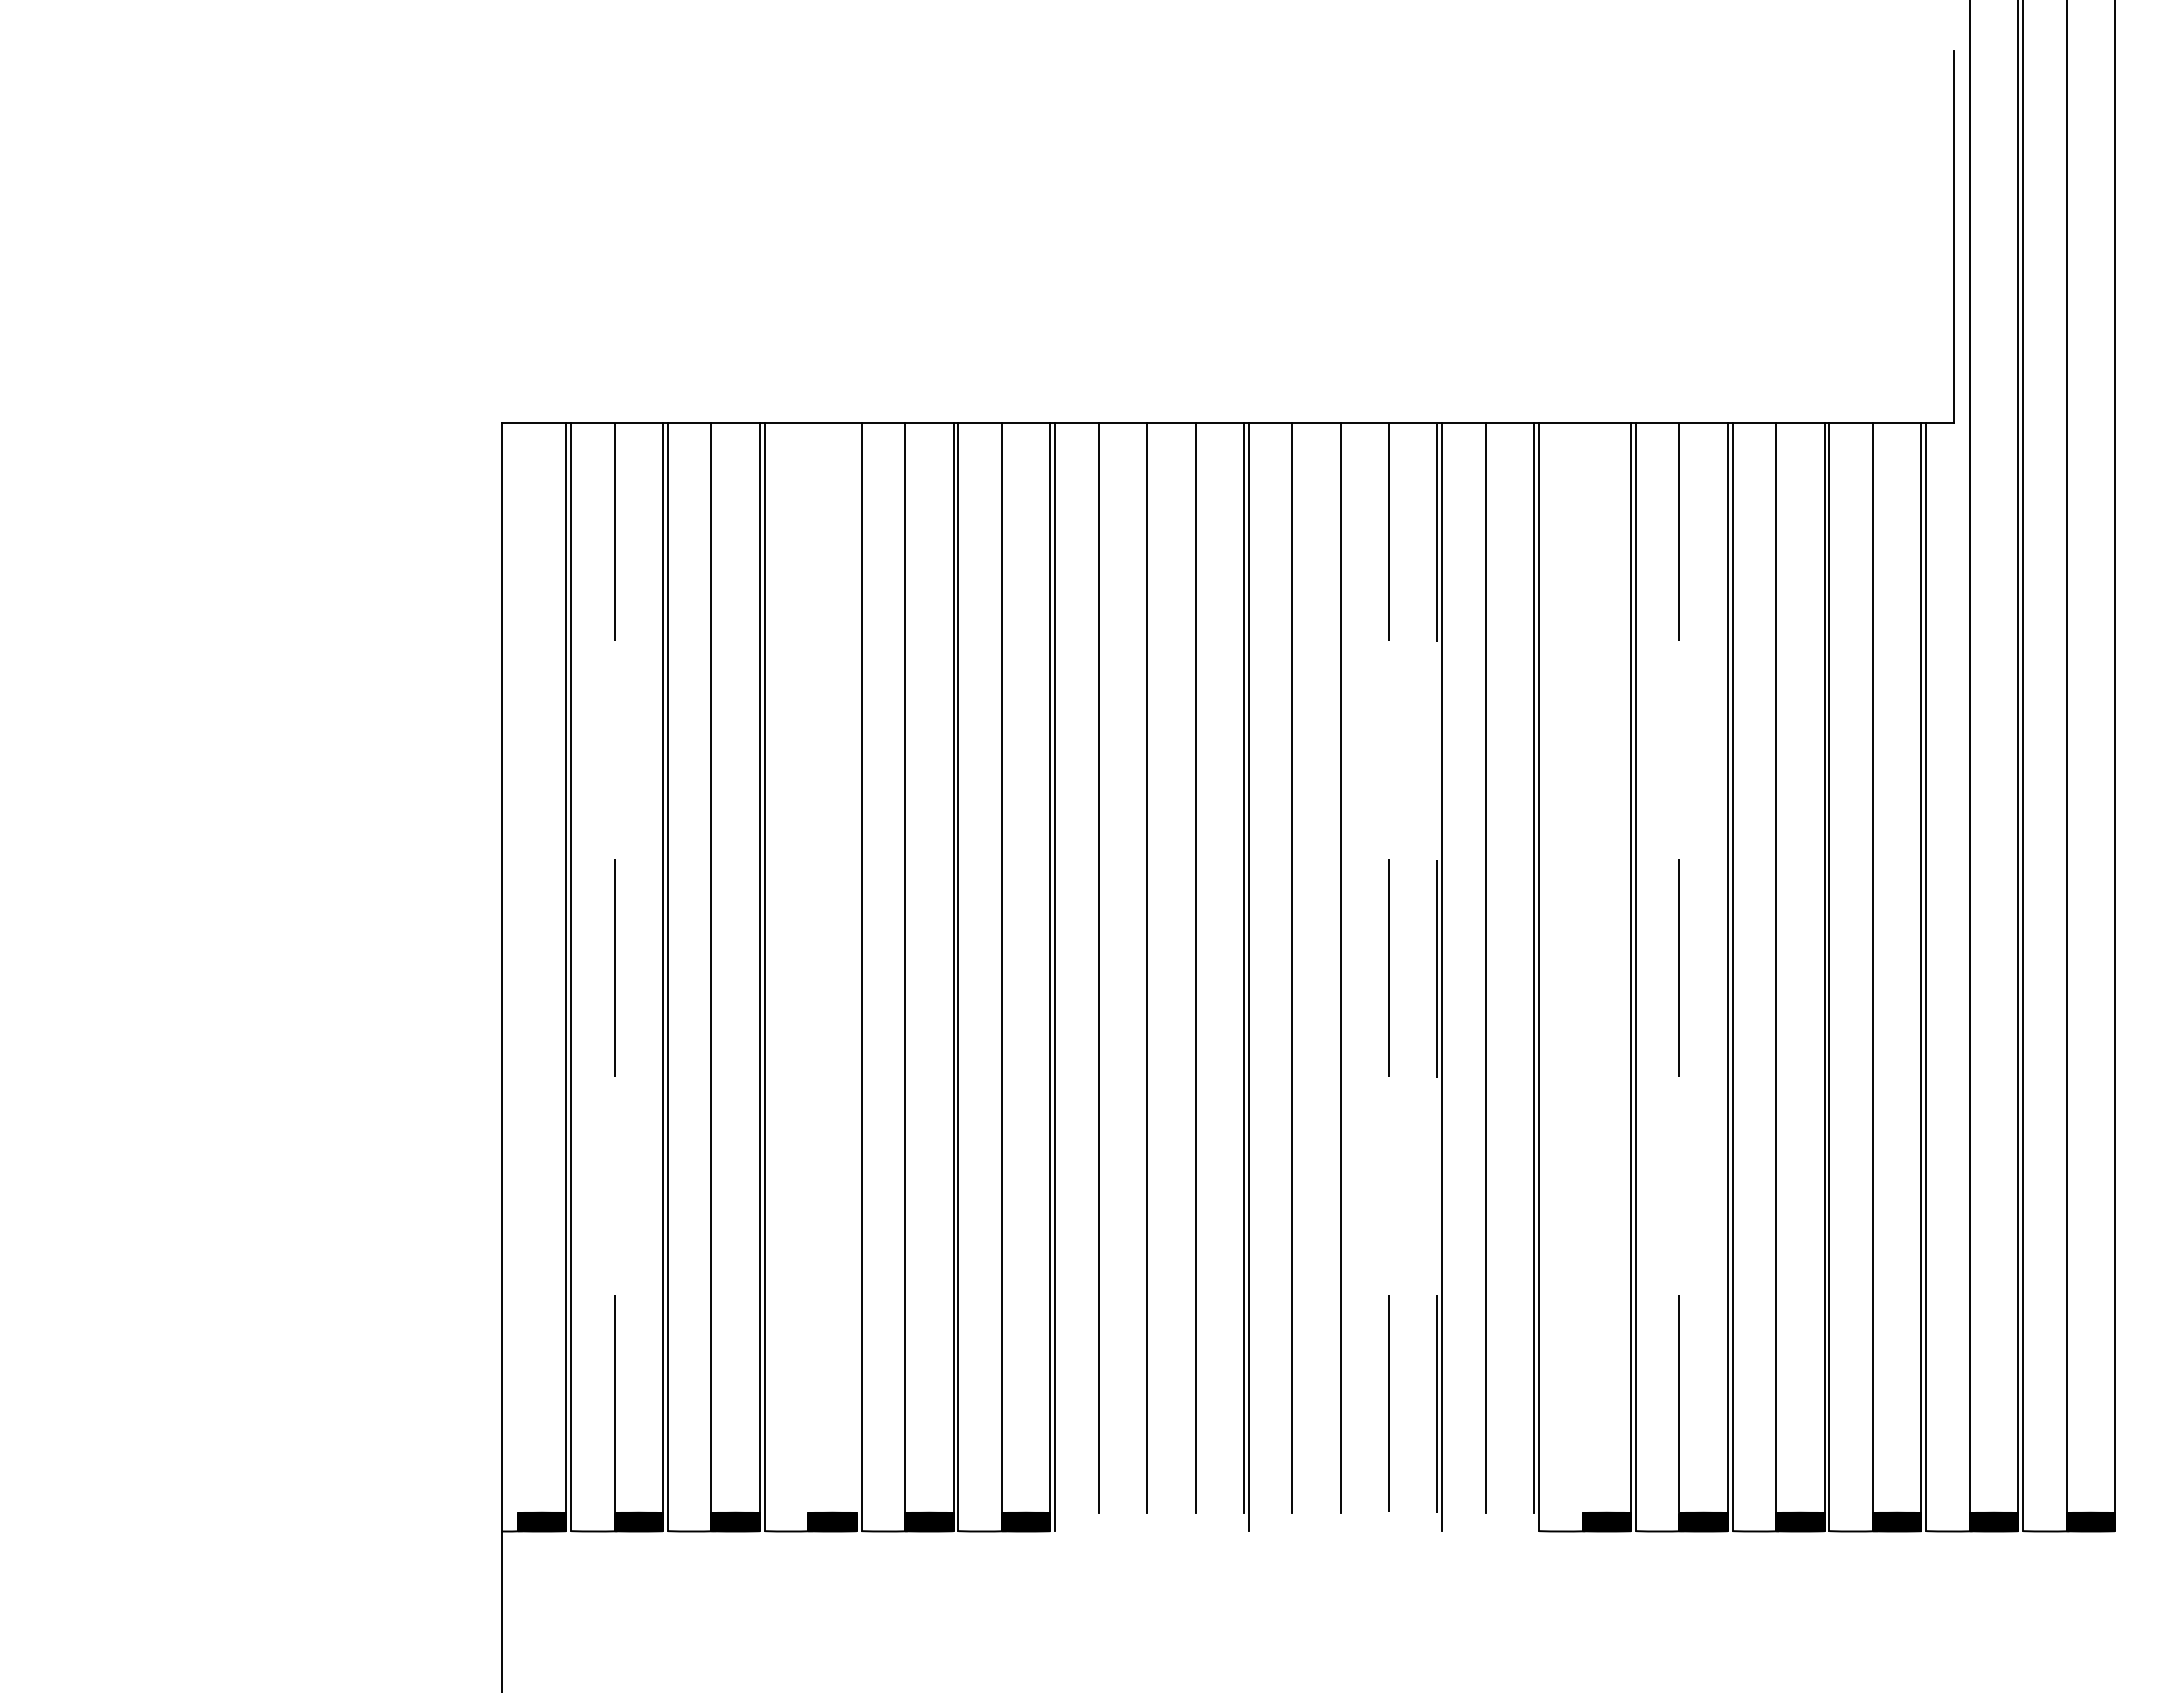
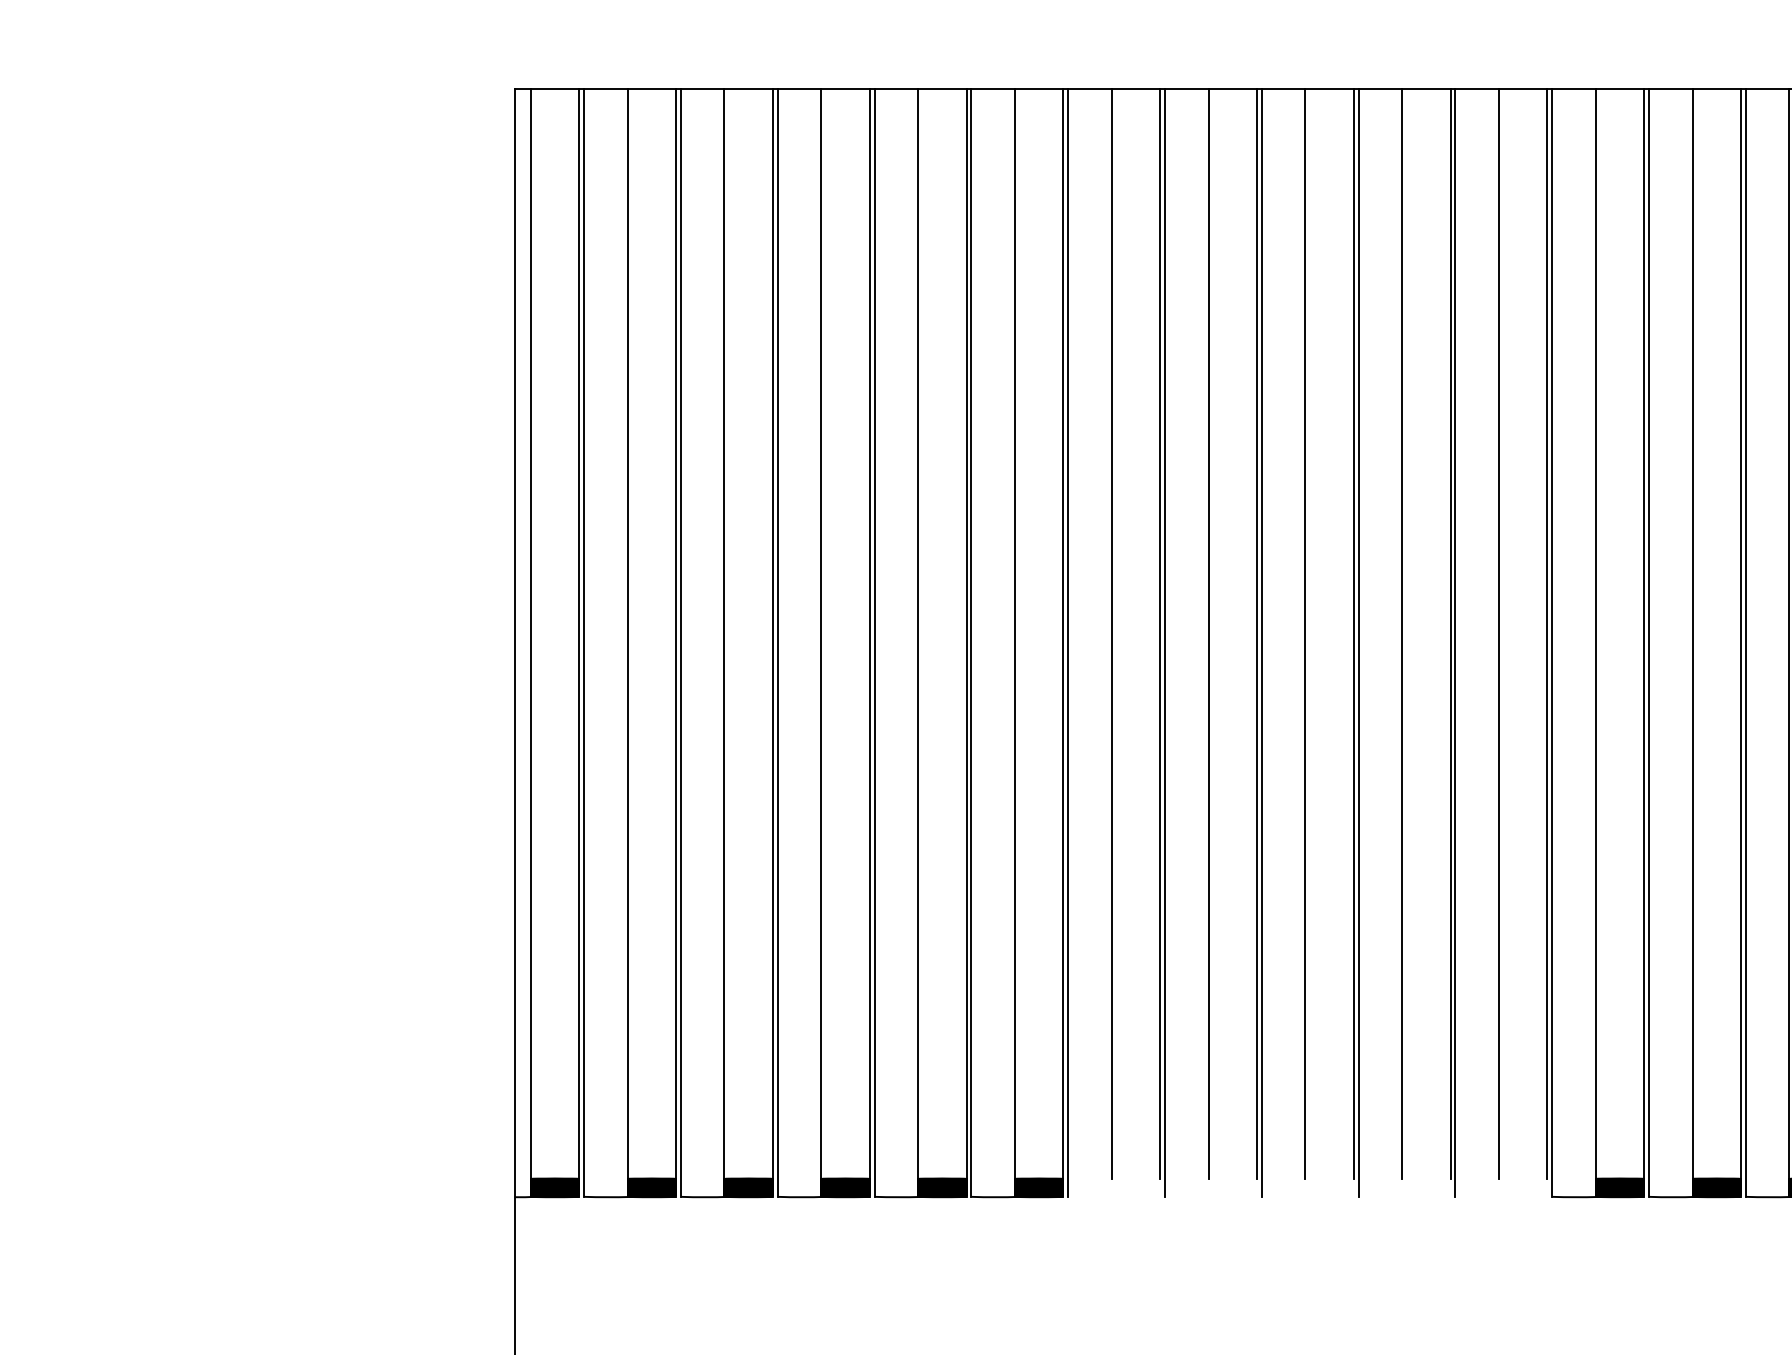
line: (517, 968) -> (530, 634), added
line: (614, 968) -> (627, 634), dashed -> solid
line: (808, 968) -> (821, 634), added
line: (856, 968) -> (869, 634), added
line: (1389, 968) -> (1402, 634), dashed -> solid
line: (1437, 968) -> (1450, 634), dashed -> solid
line: (1582, 968) -> (1595, 634), added
line: (1679, 968) -> (1692, 634), dashed -> solid
line: (1151, 977) -> (1164, 643), added
line: (1345, 977) -> (1358, 643), added

